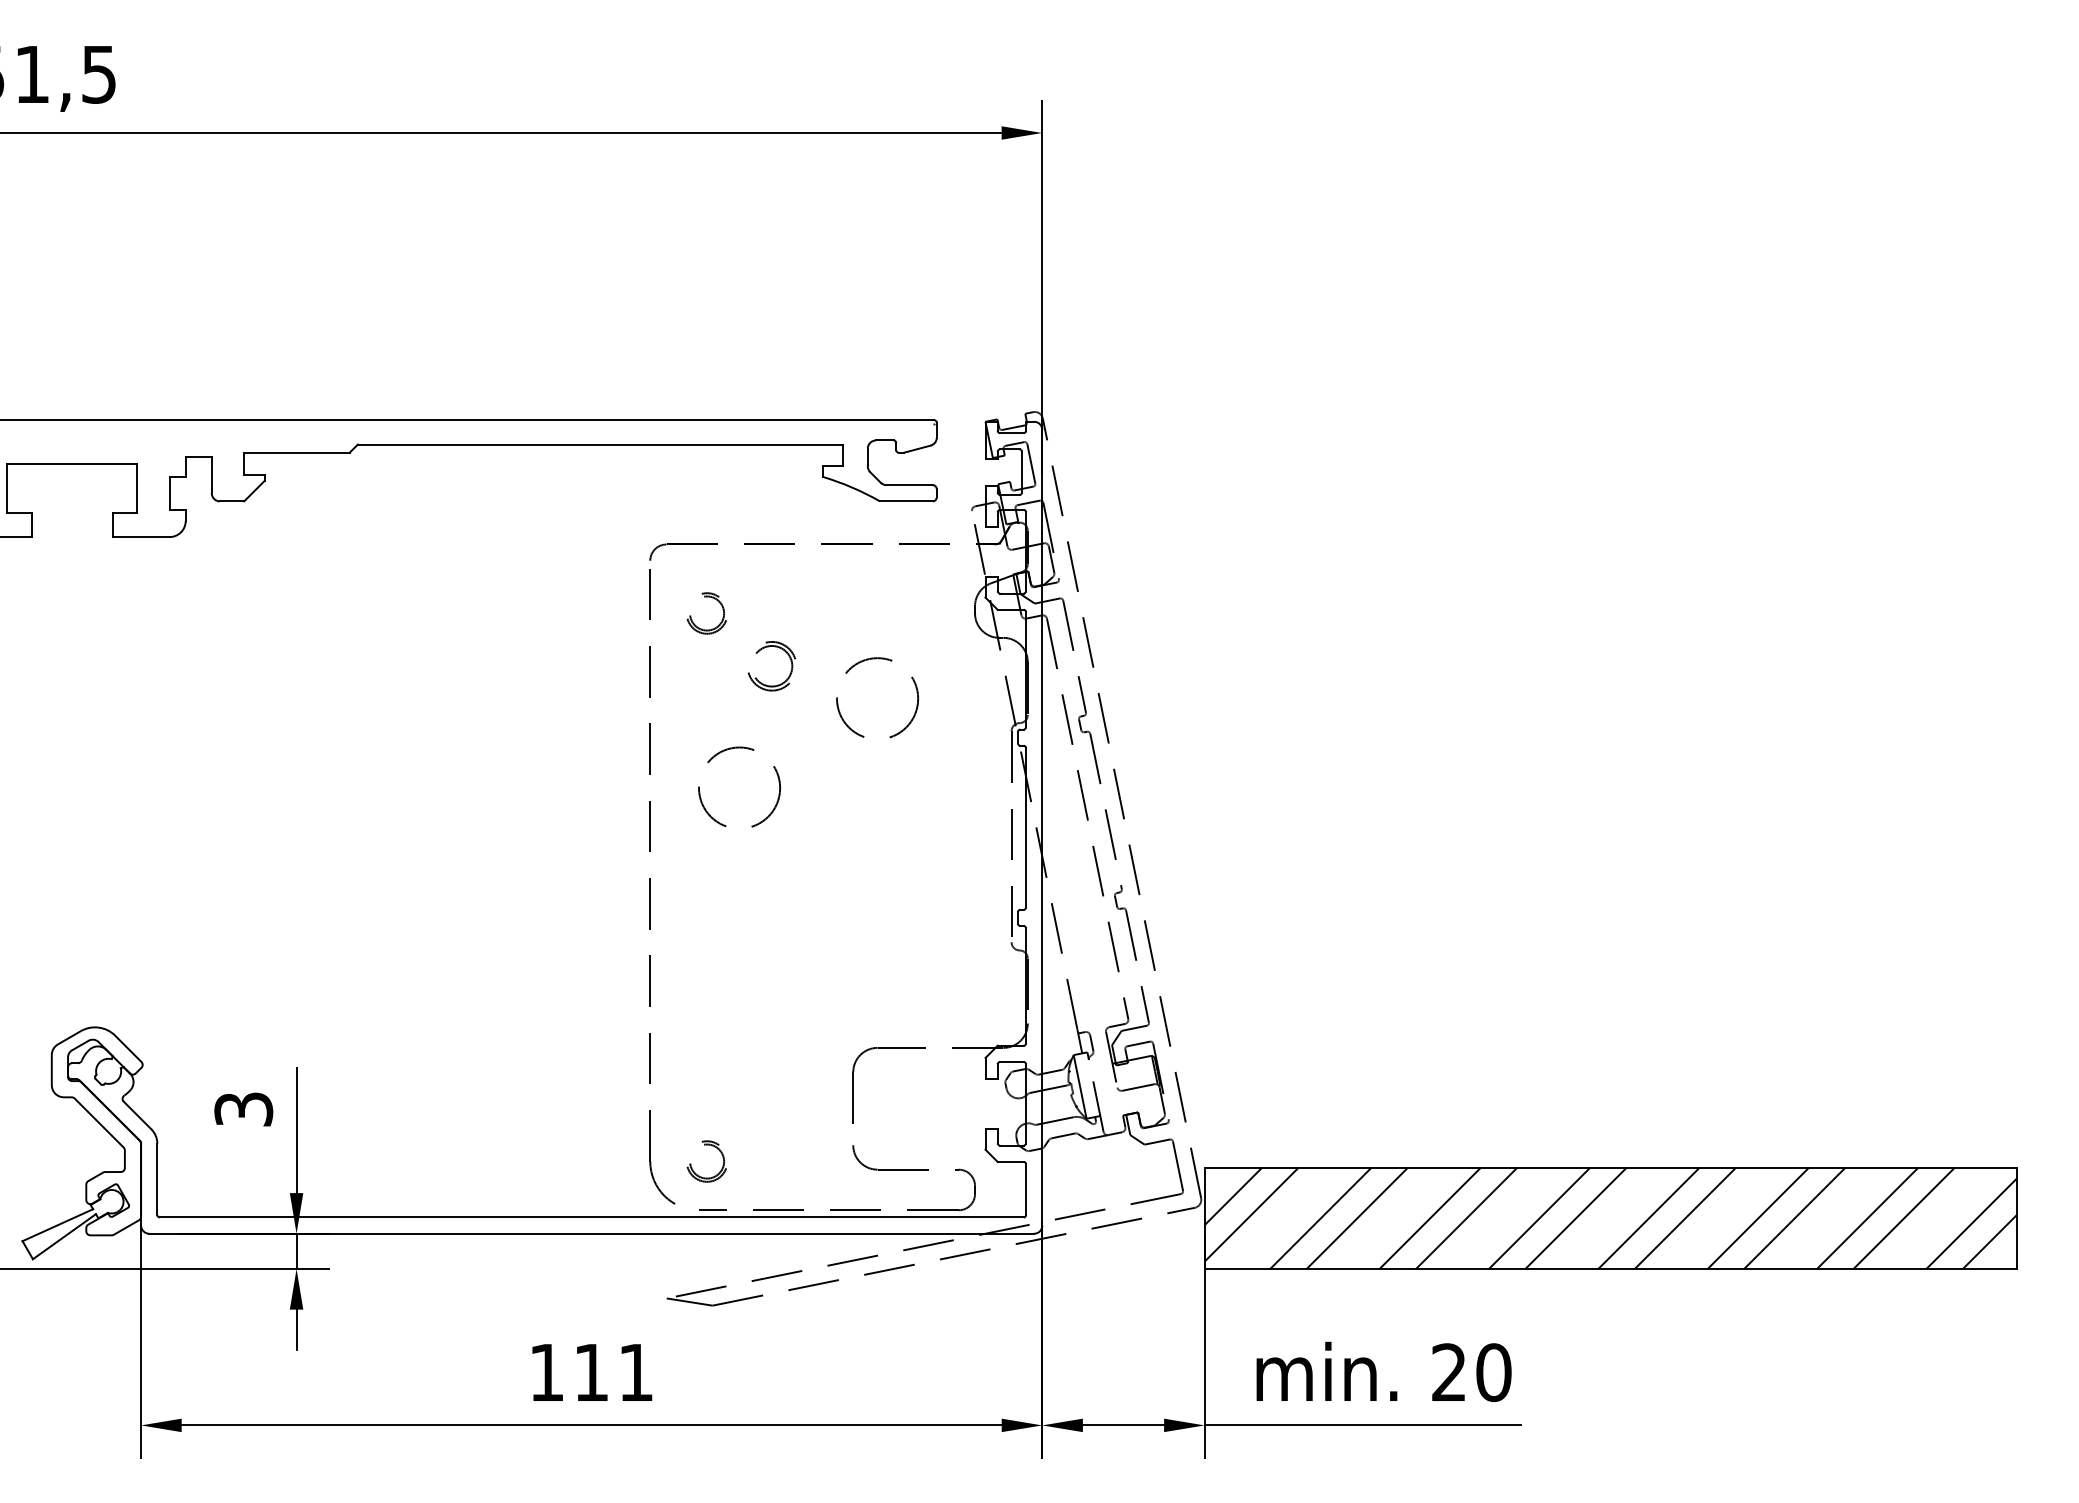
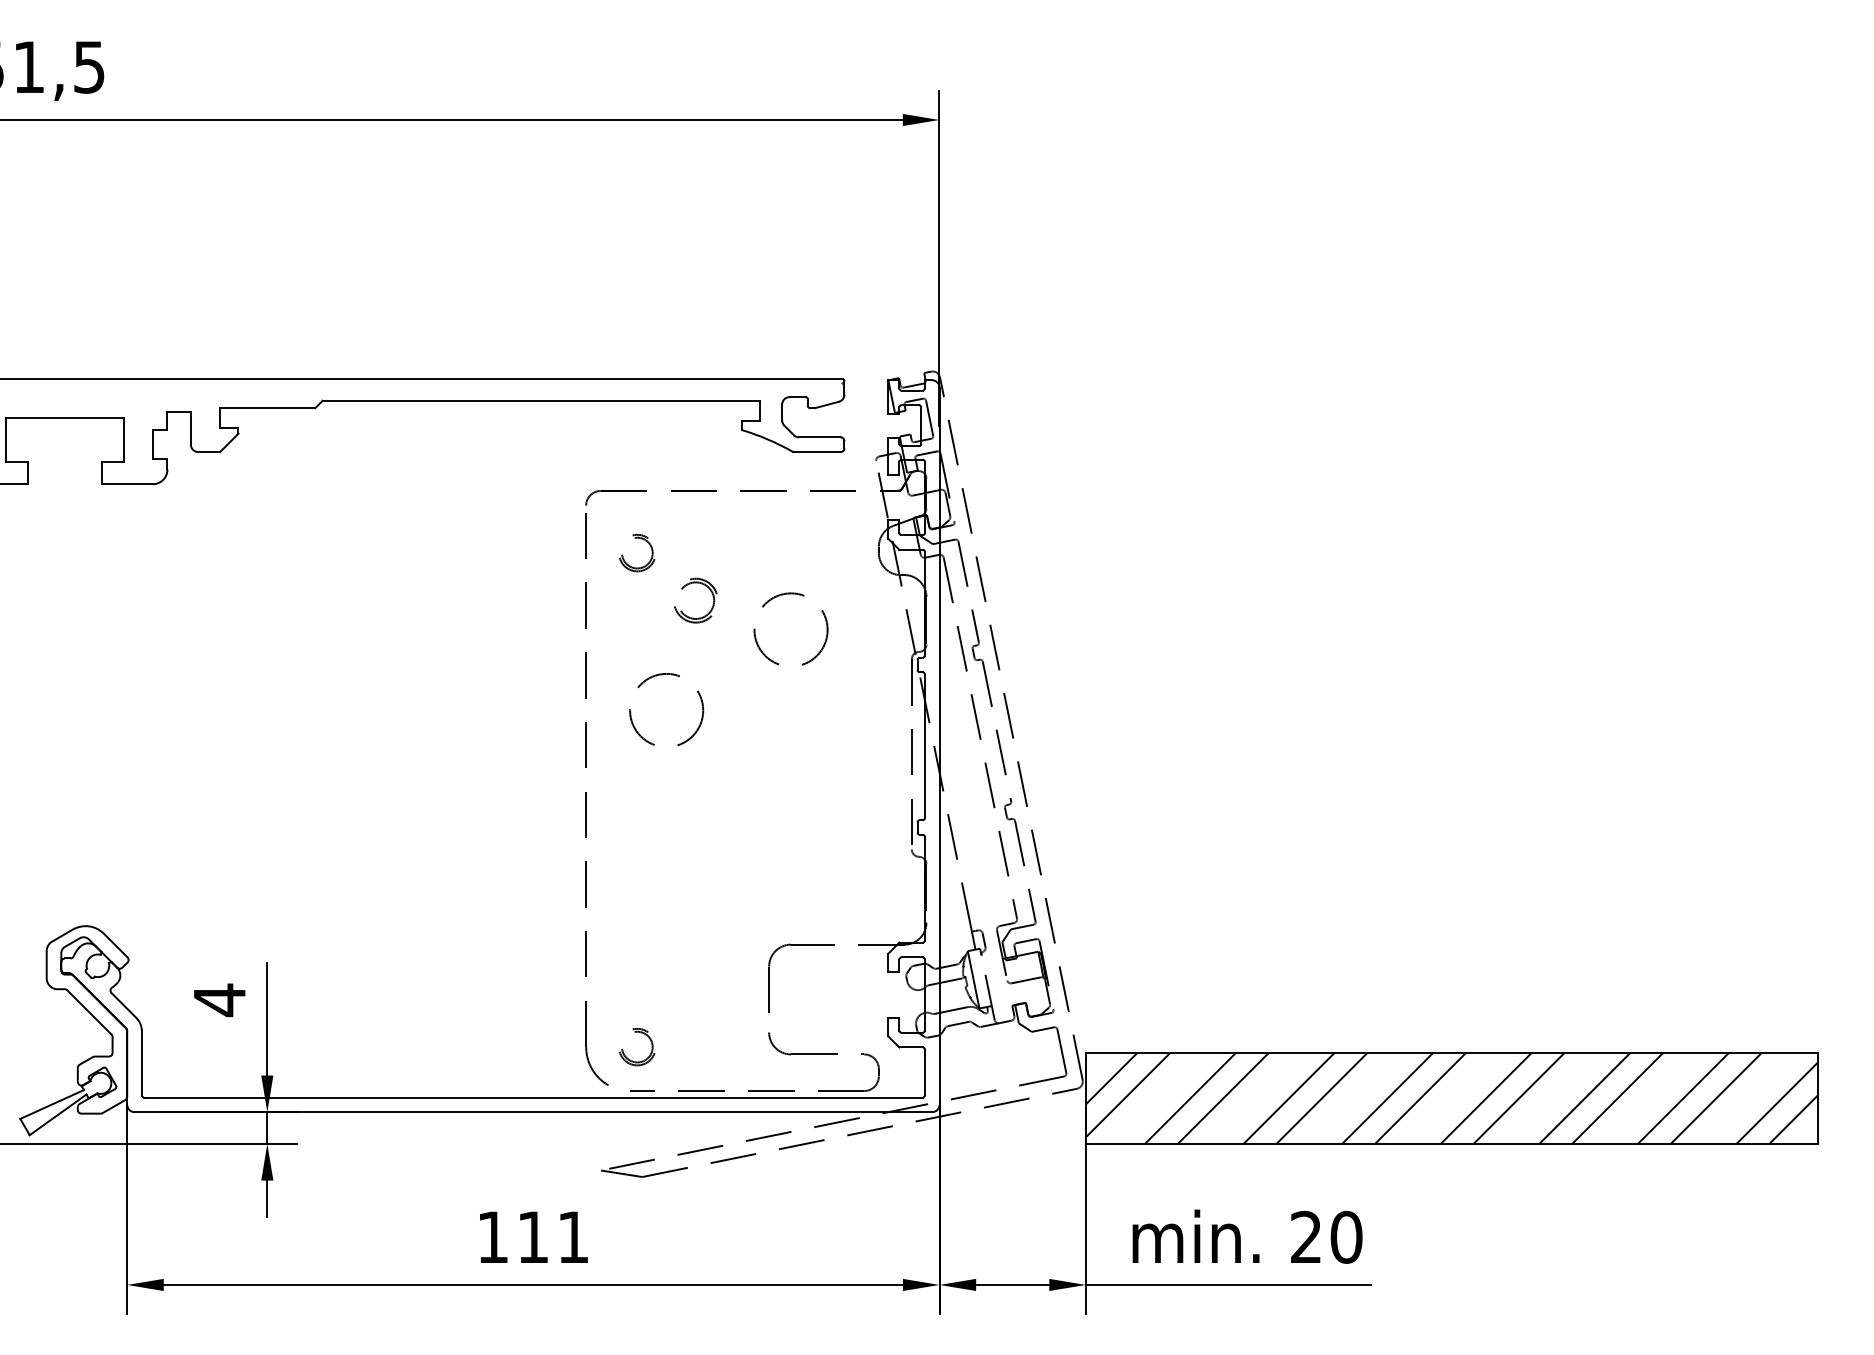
text: (243, 1109) -> (219, 1000), 3 -> 4

